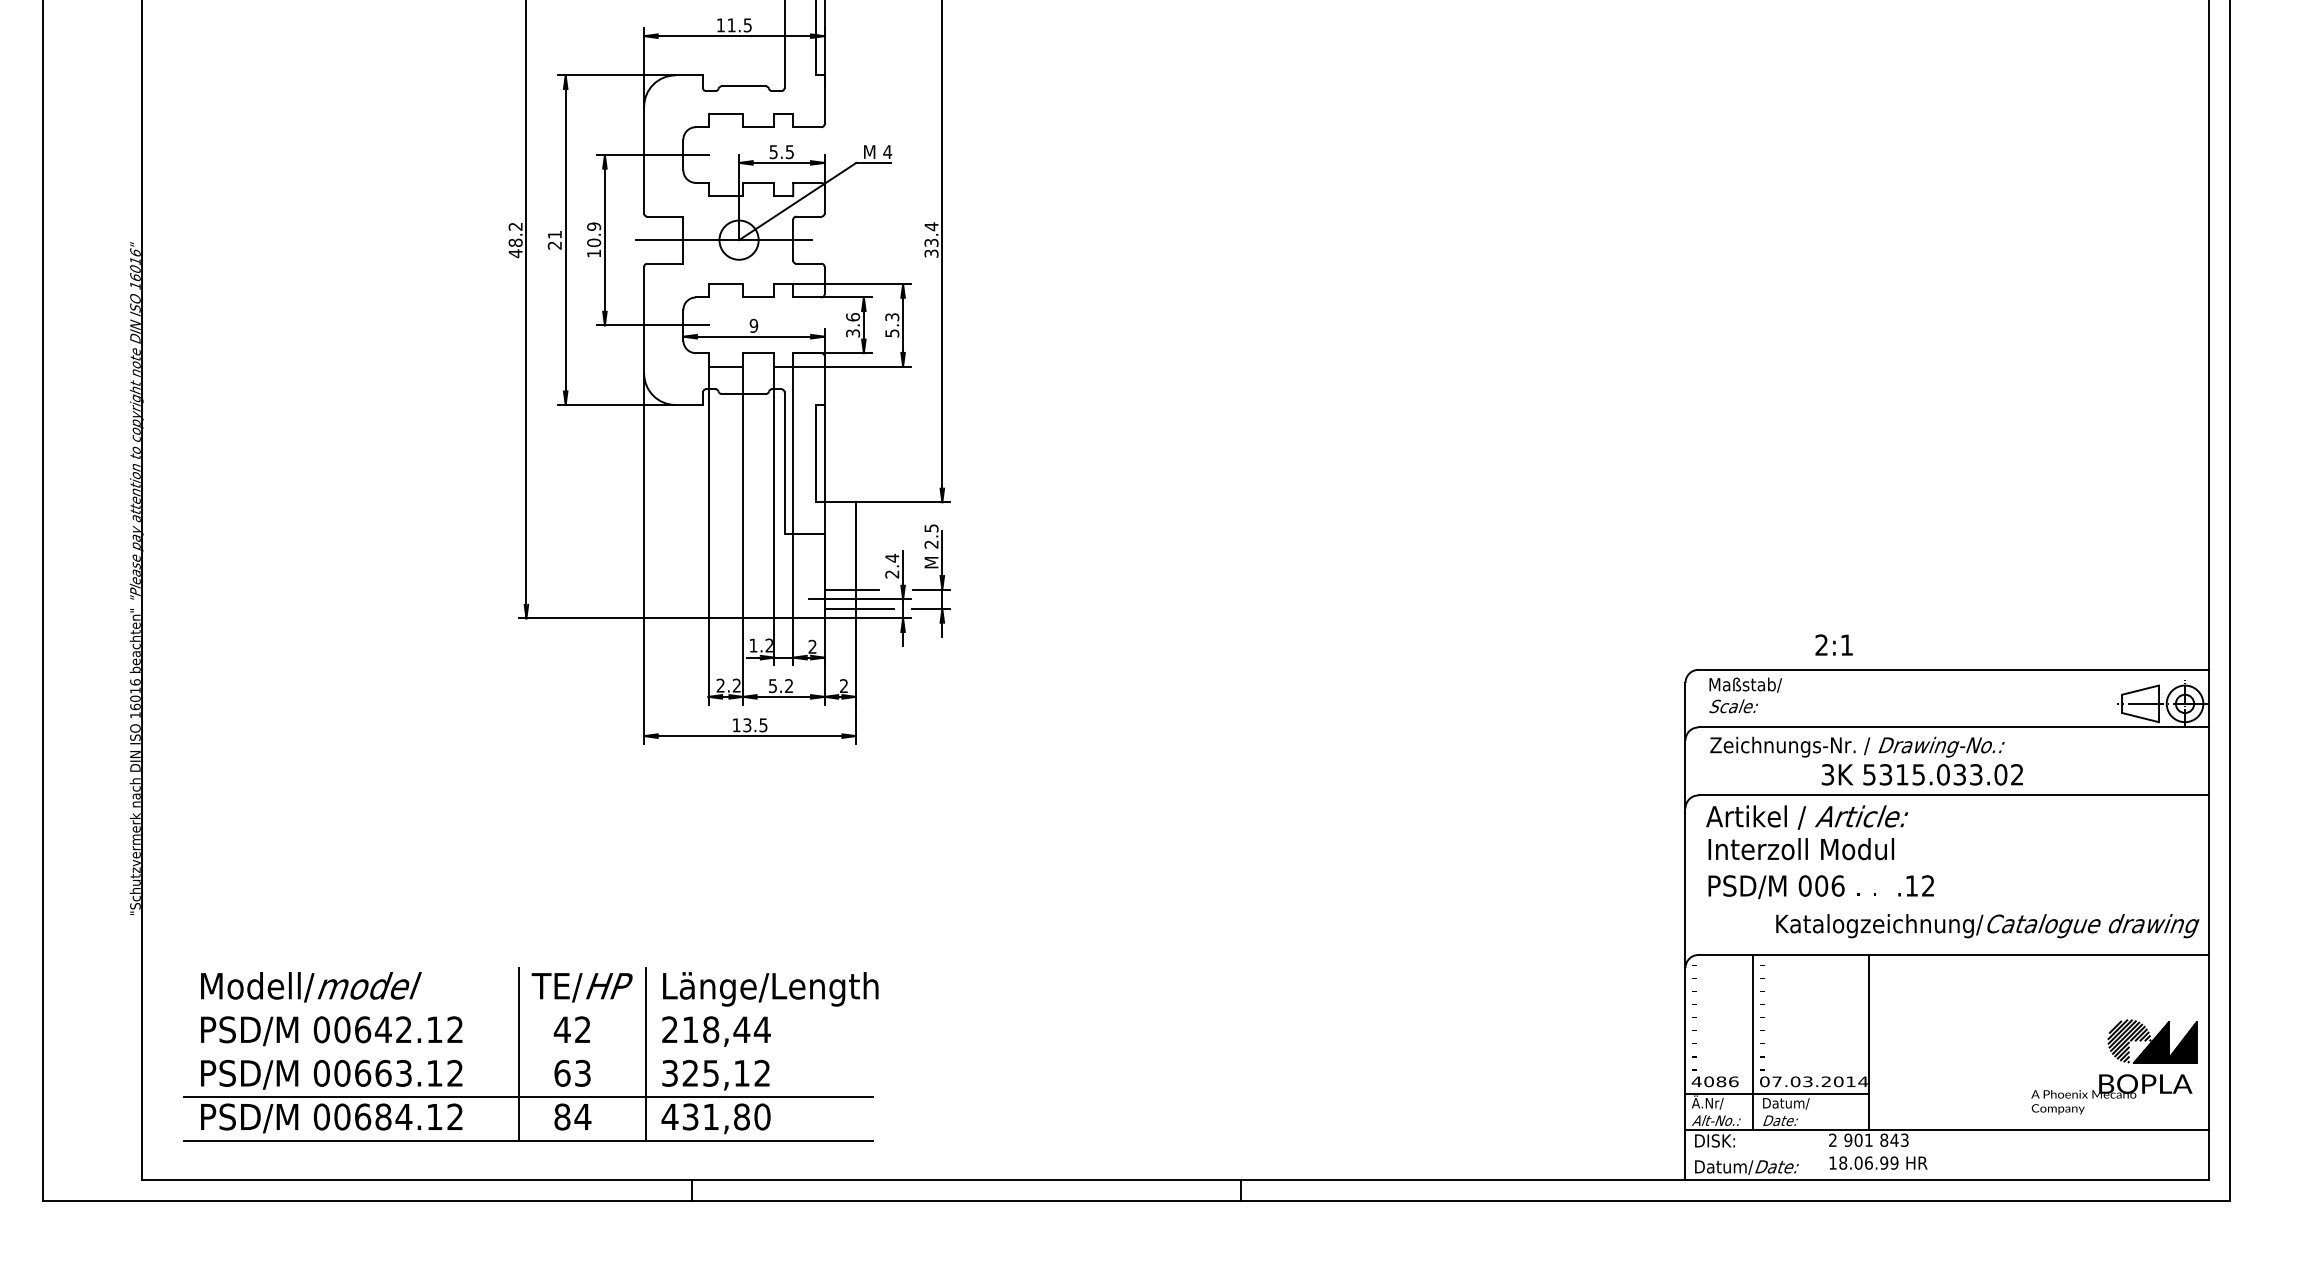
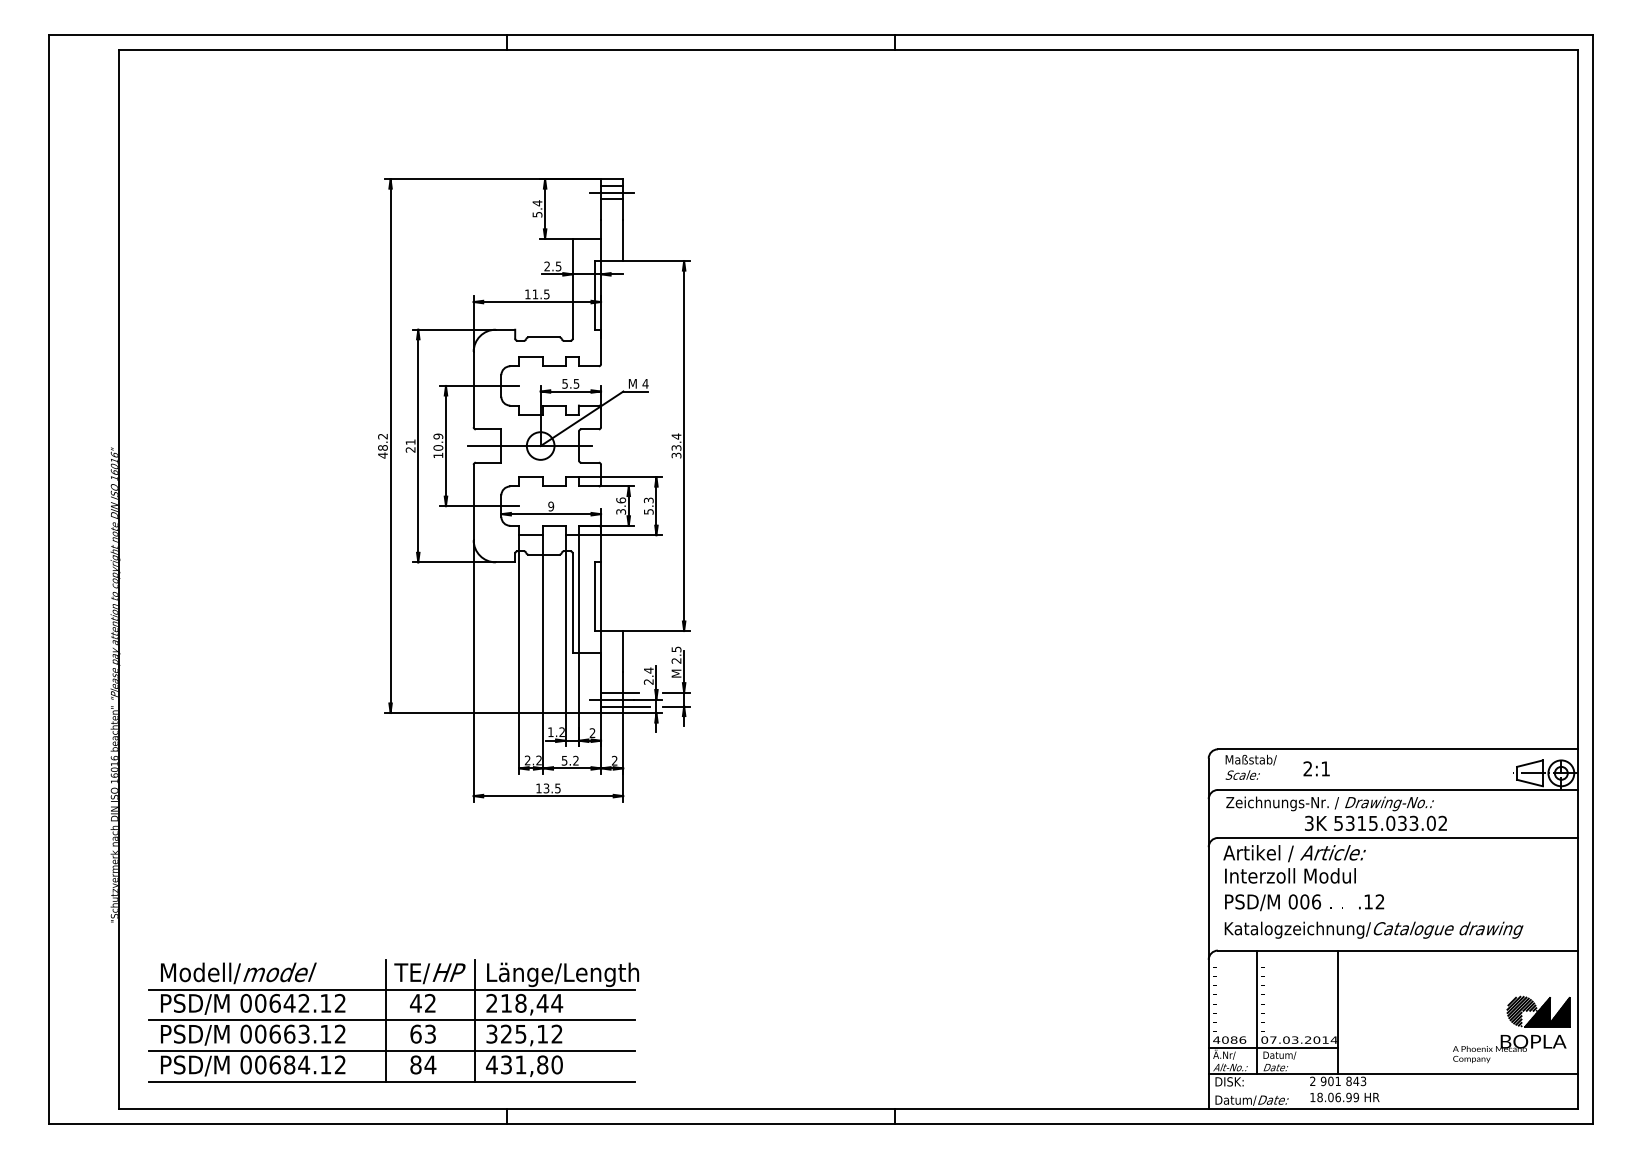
text: (1833, 644) -> (1316, 768), moved
text: (1986, 925) -> (1373, 929), moved
line: (527, 1010) -> (391, 989), added
line: (527, 1054) -> (391, 1020), added

